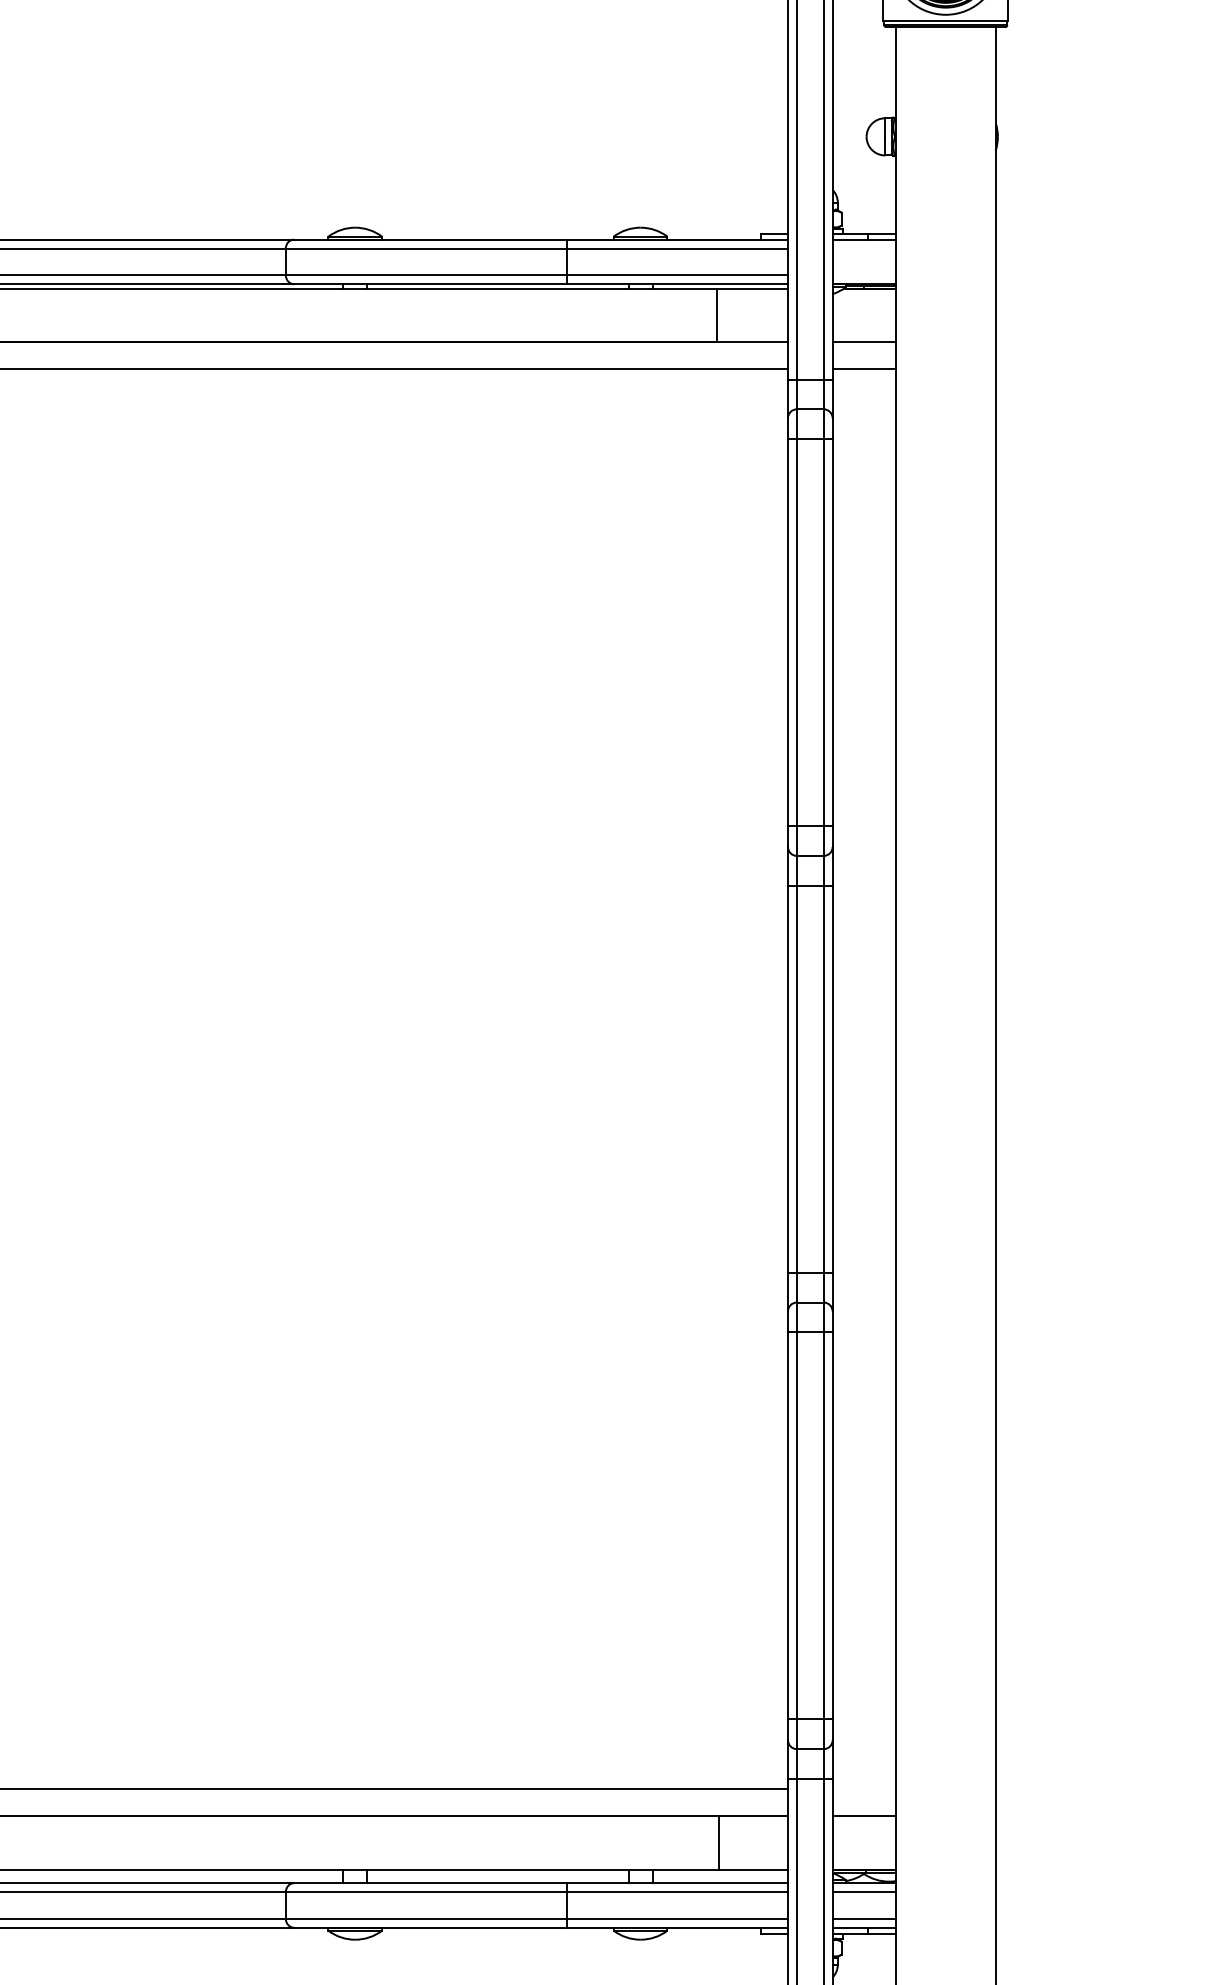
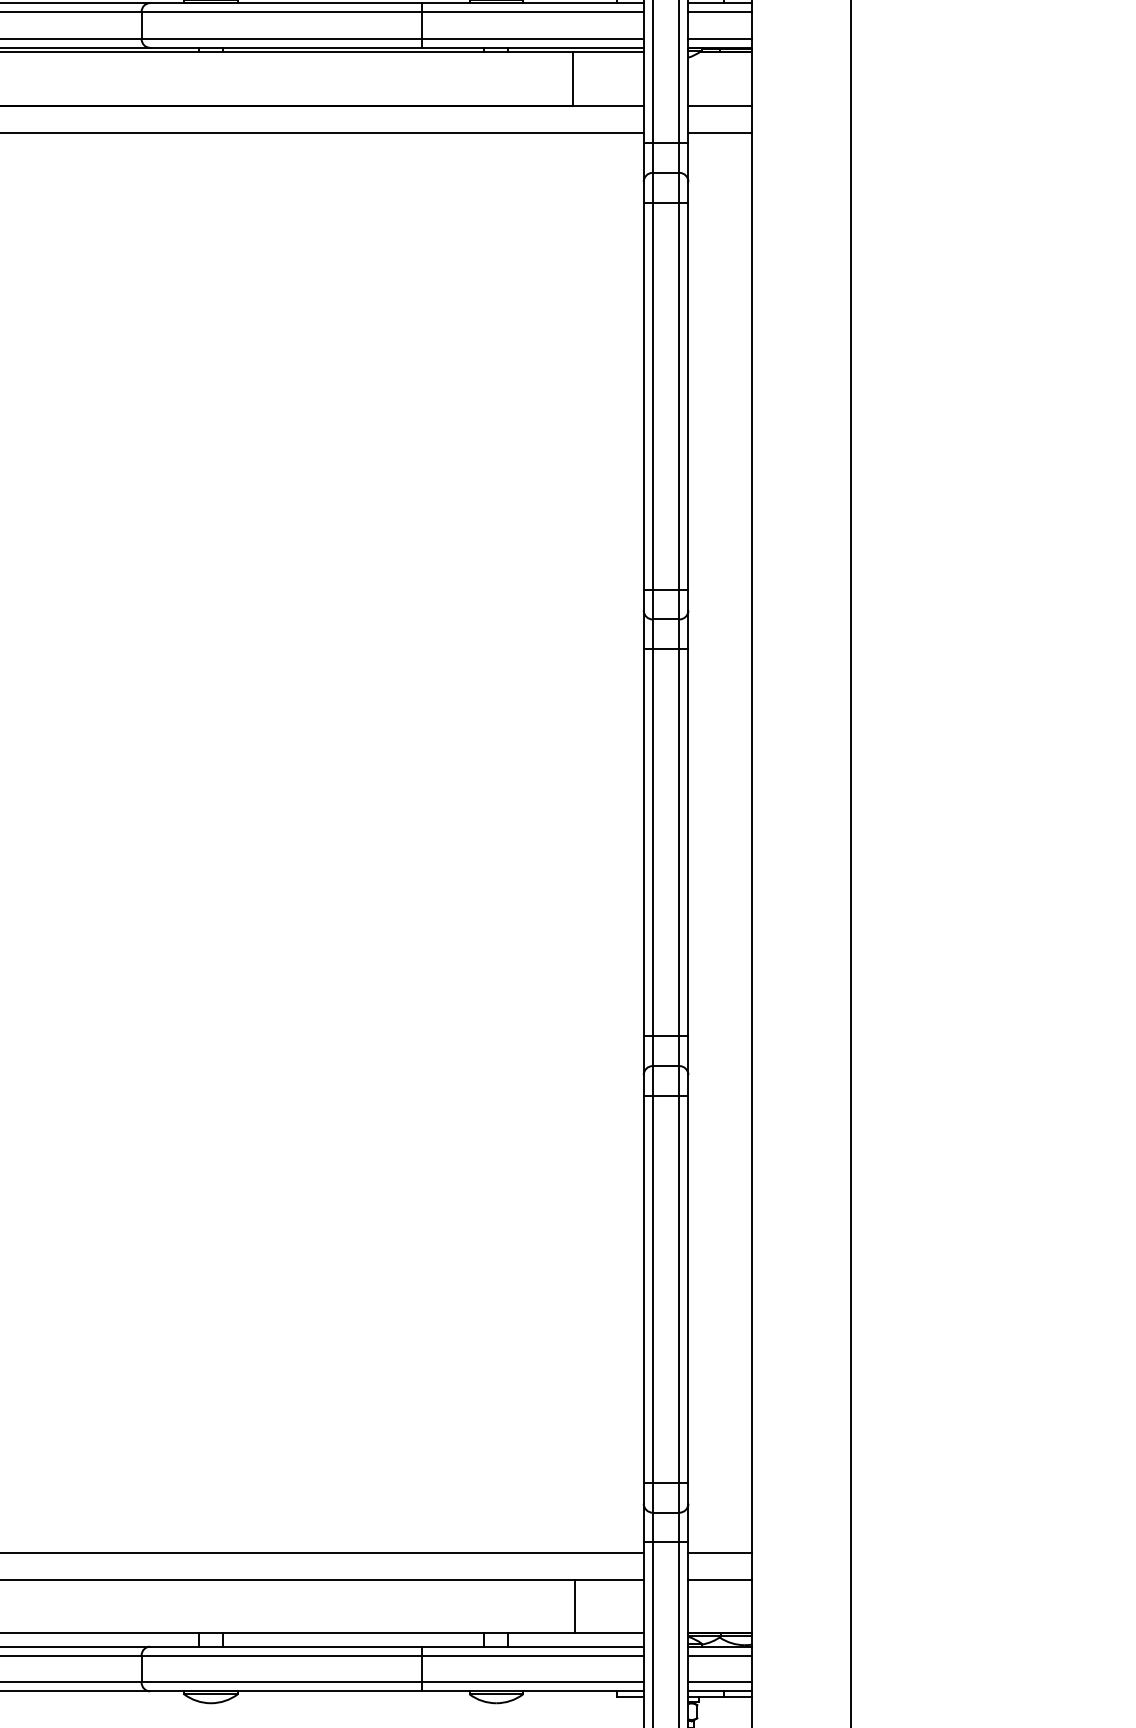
line: (863, 248) -> (719, 12), added
line: (863, 275) -> (719, 39), added
line: (863, 1789) -> (719, 1553), added

